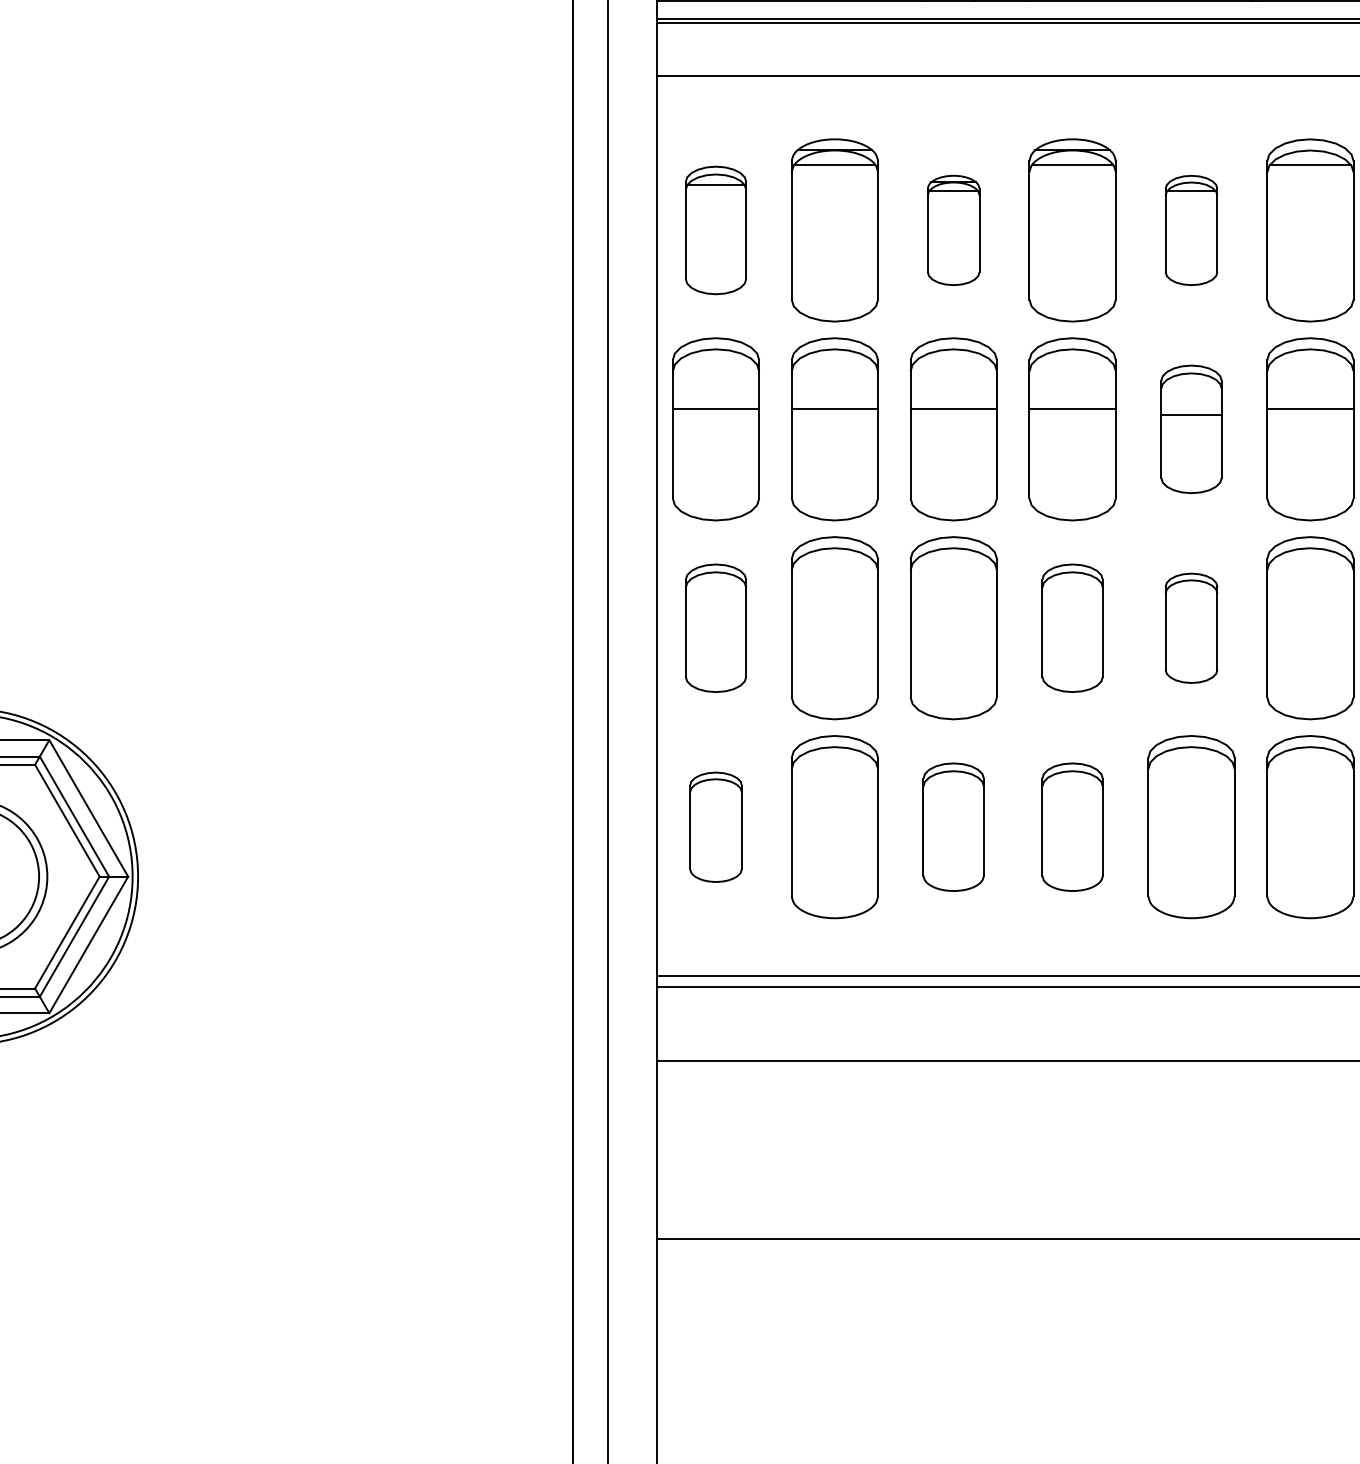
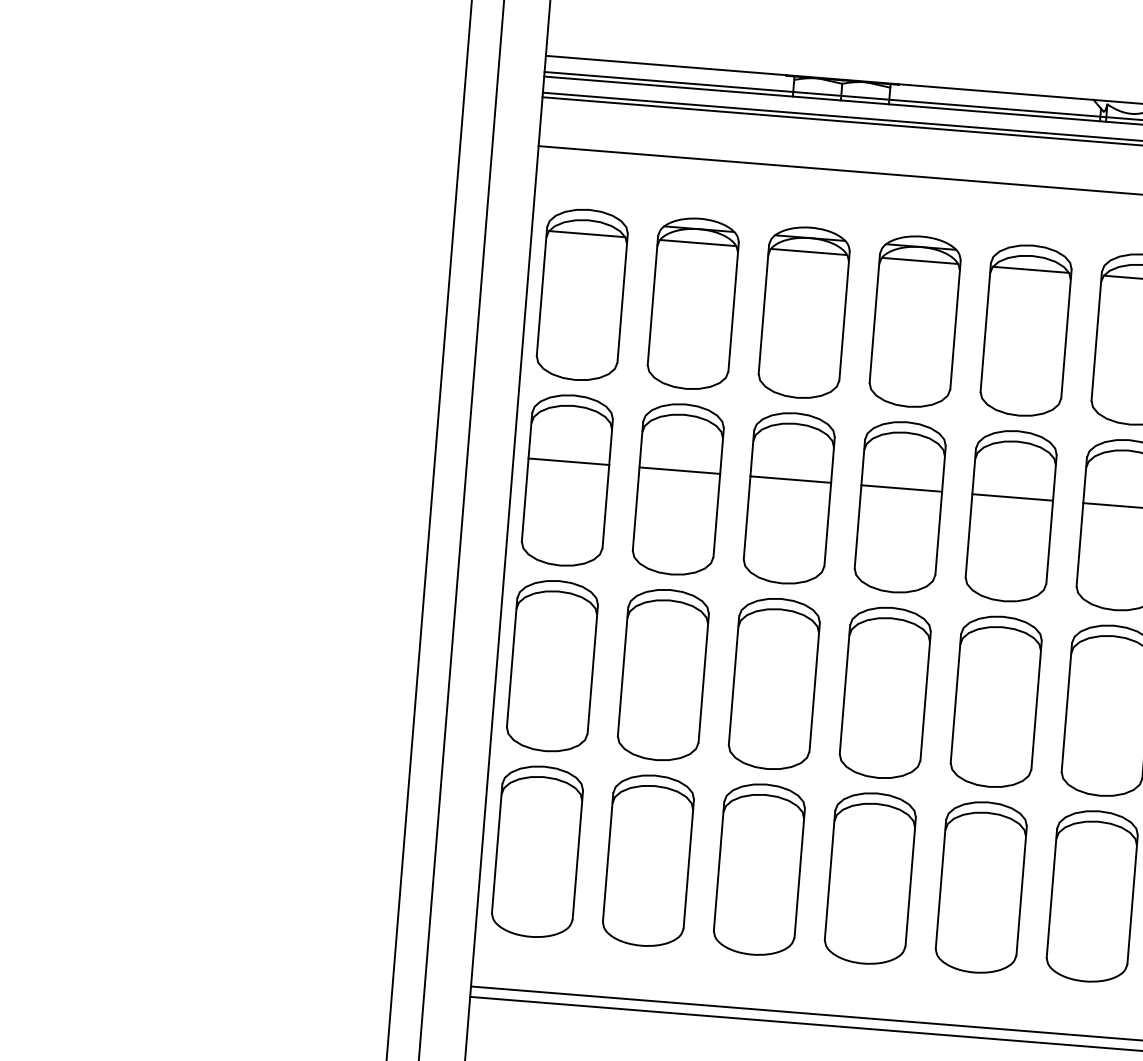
part: (715, 230) -> (581, 294), size x1.43
part: (953, 230) -> (803, 312), size x1.67
part: (1191, 230) -> (1026, 330), size x1.67
part: (1191, 429) -> (1011, 516), size x1.43
part: (715, 628) -> (551, 666), size x1.43
part: (1072, 628) -> (885, 693), size x1.43
part: (1191, 628) -> (996, 702), size x1.67
part: (715, 827) -> (537, 852), size x1.67
part: (953, 827) -> (759, 869), size x1.43
part: (1072, 827) -> (870, 878), size x1.43

